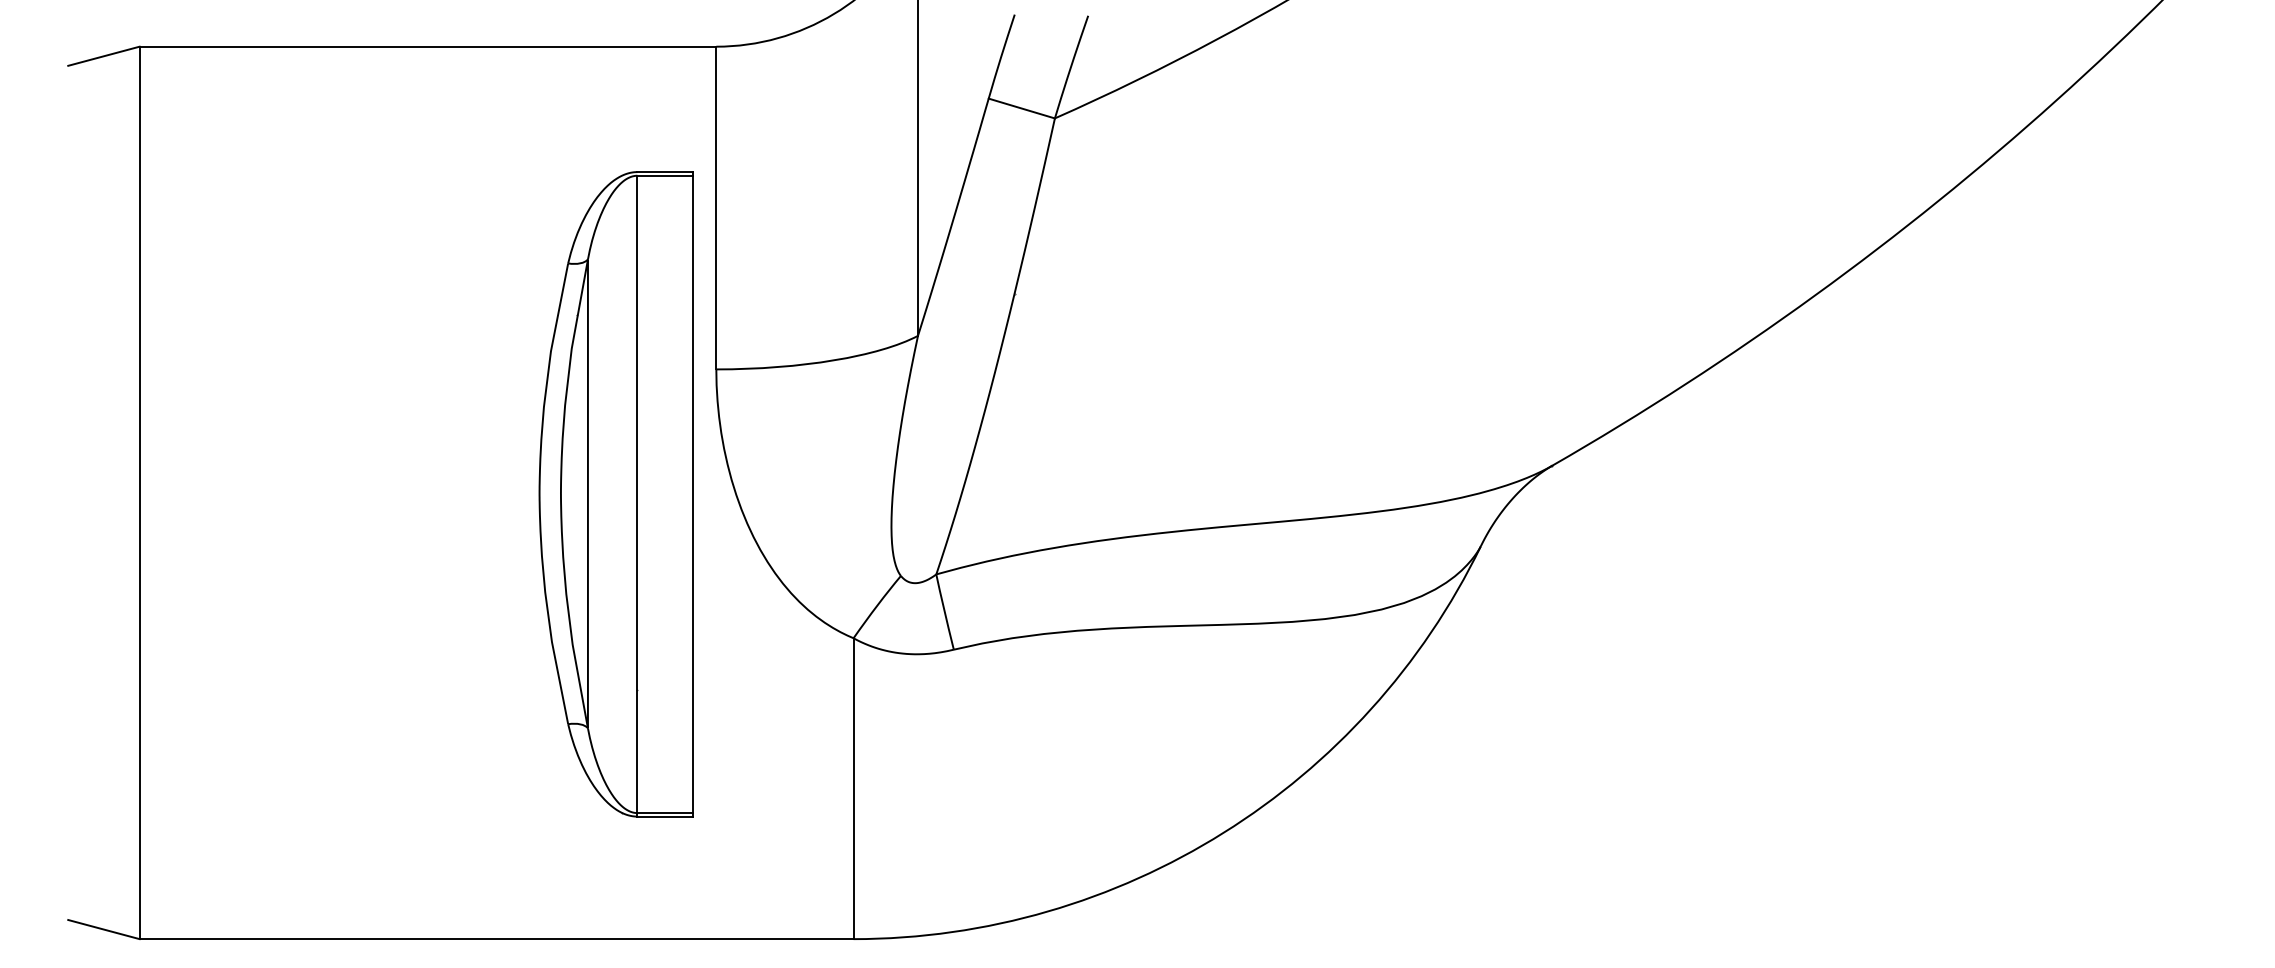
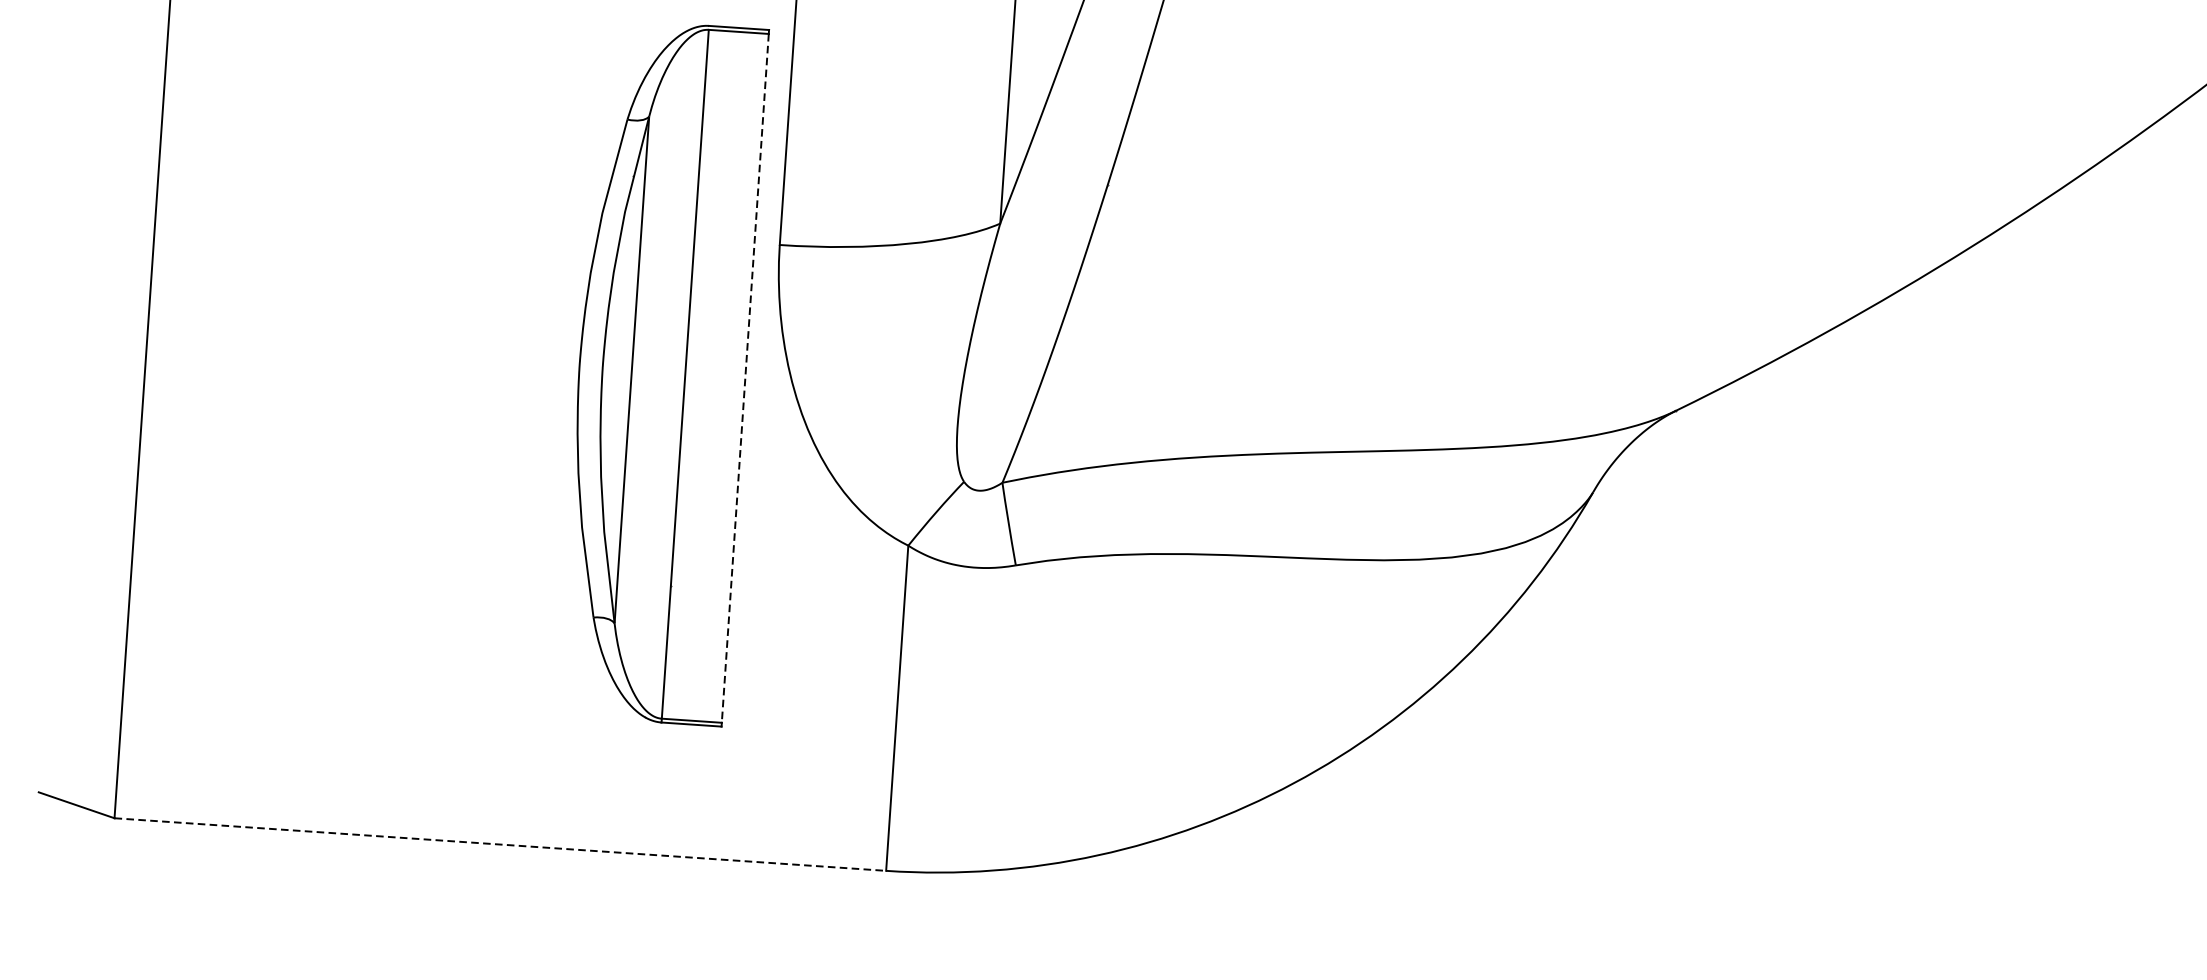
line: (692, 494) -> (744, 378), solid -> dashed
line: (496, 939) -> (500, 844), solid -> dashed

